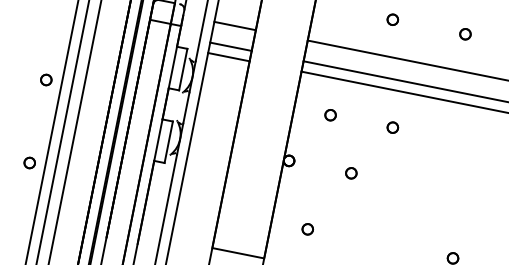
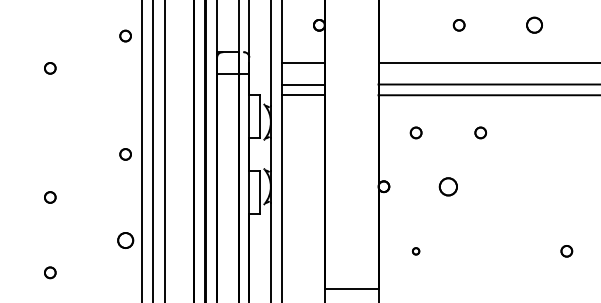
part: (465, 34) -> (534, 25), size x1.4
part: (29, 162) -> (125, 240), size x1.4
part: (351, 173) -> (448, 186), size x1.6
part: (307, 229) -> (415, 251), size x0.6

